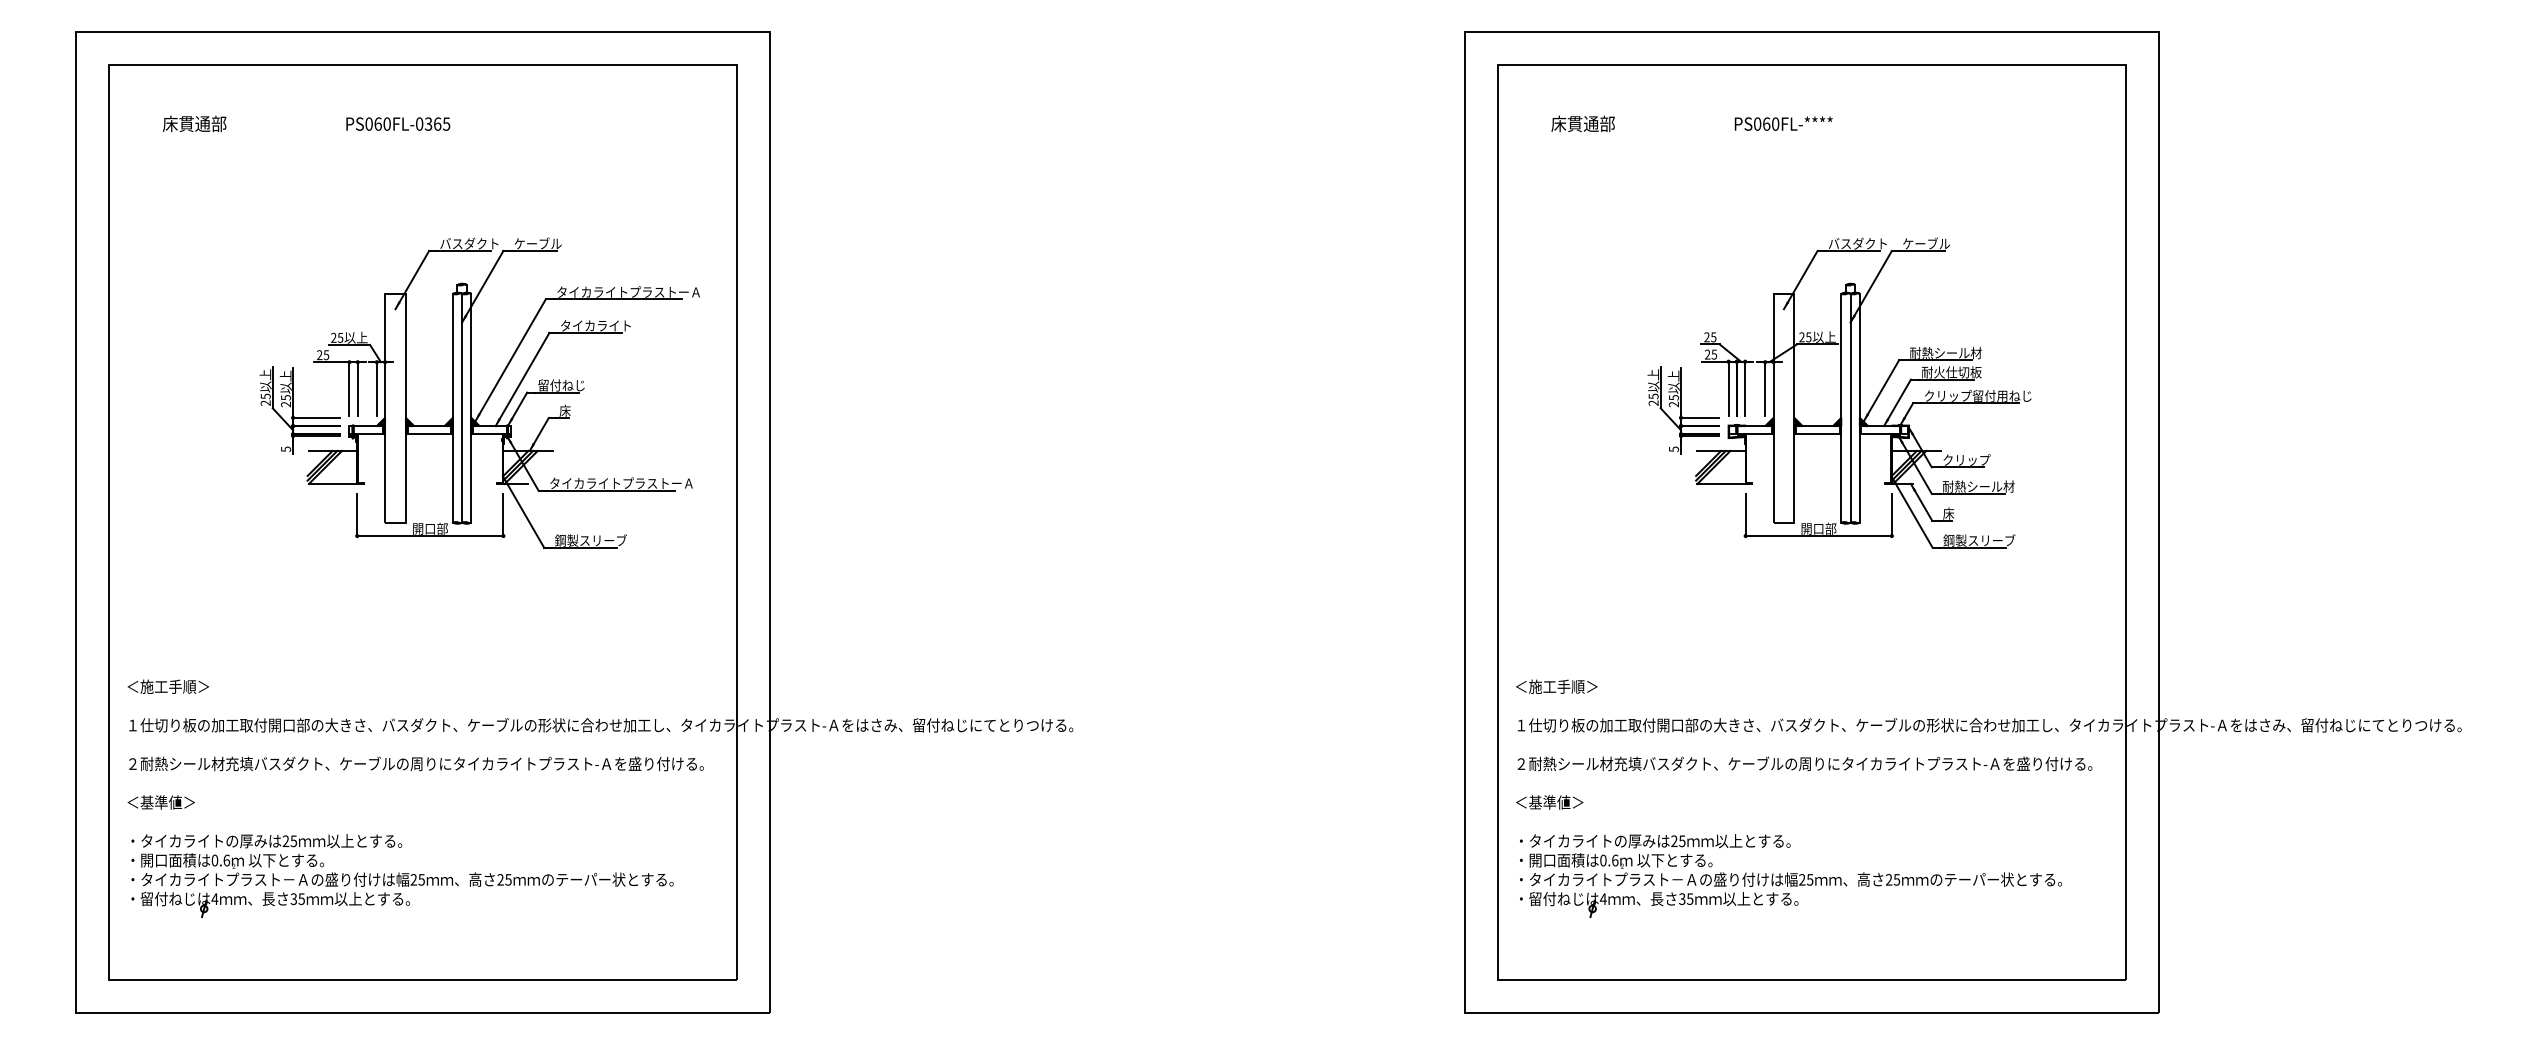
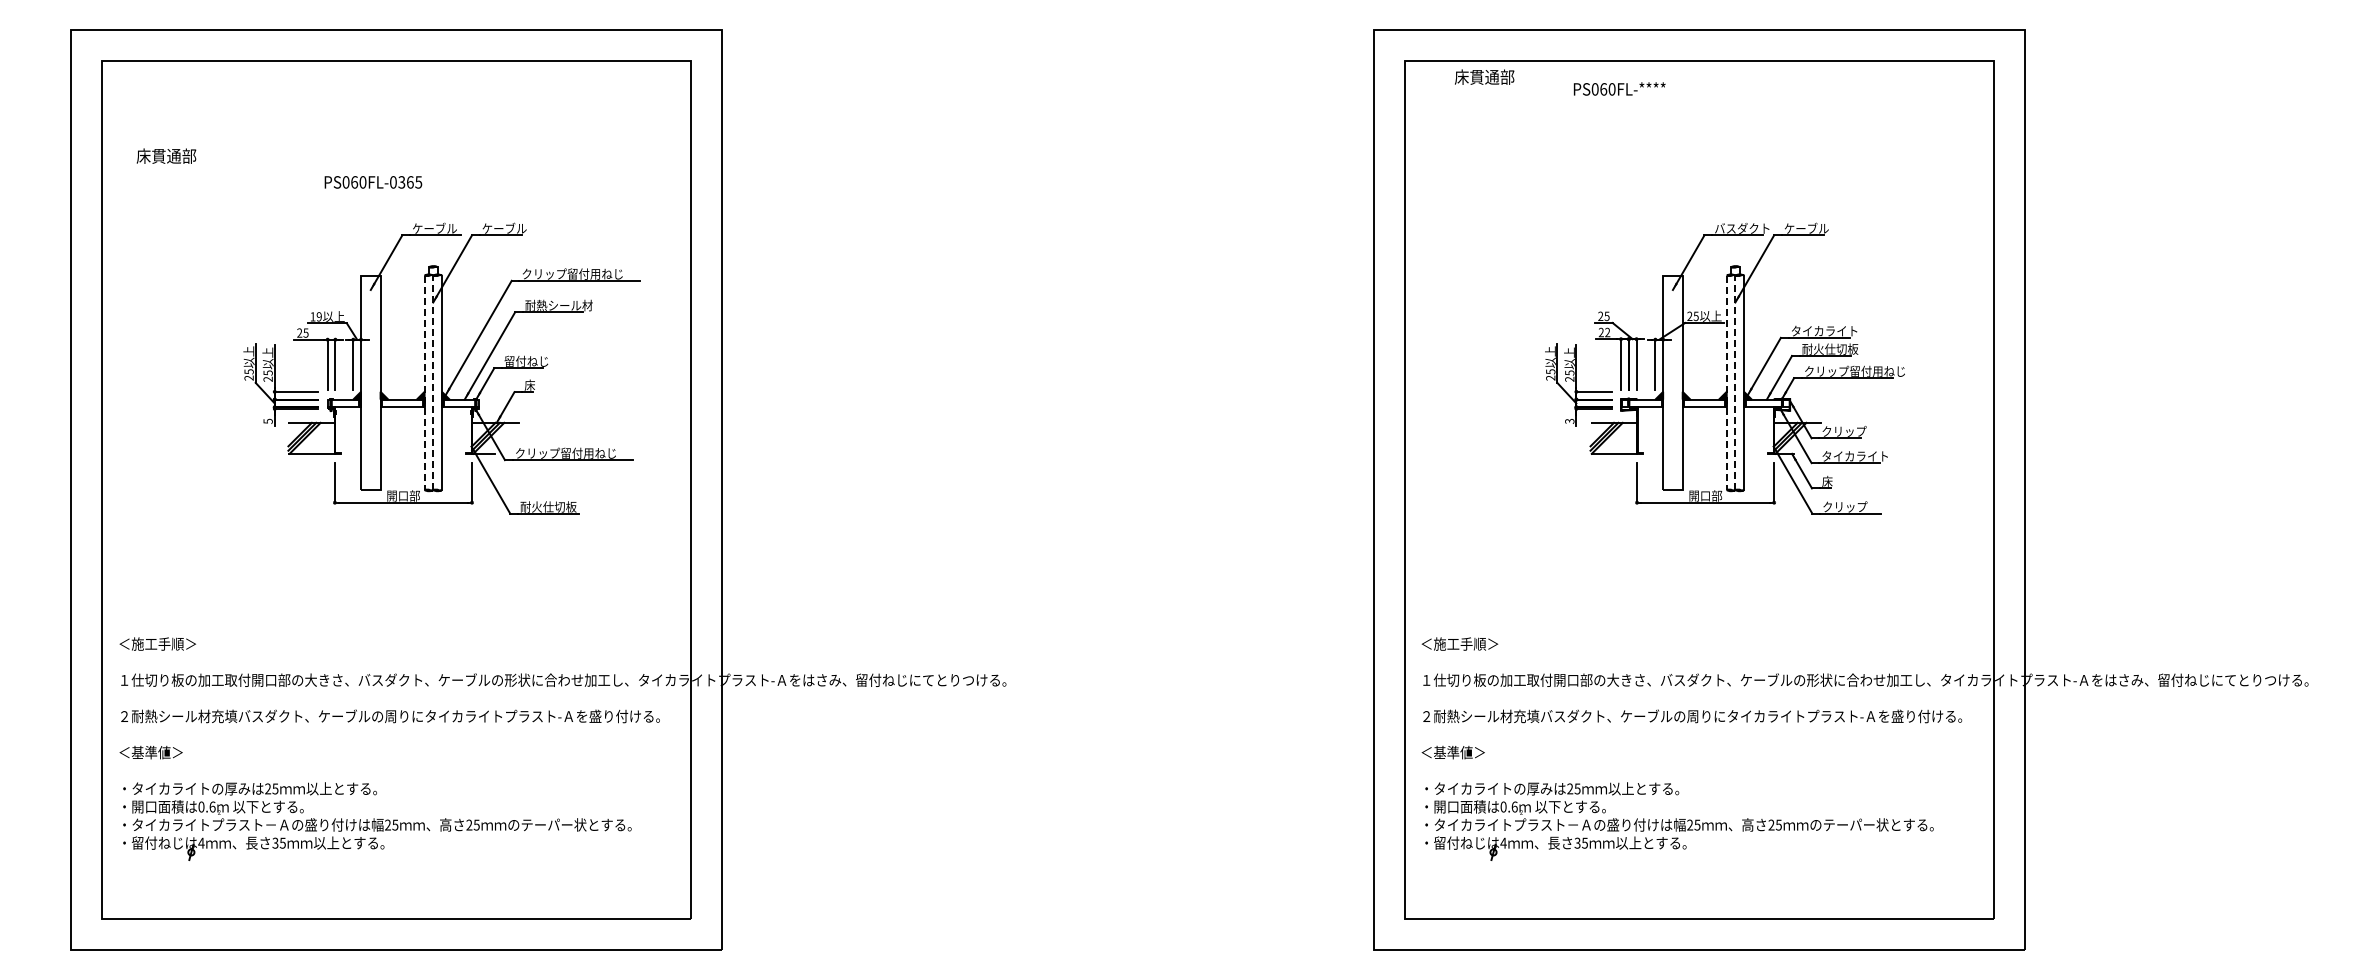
text: (194, 123) -> (166, 155), moved
text: (1583, 123) -> (1484, 76), moved
text: (1783, 123) -> (1619, 88), moved
text: (398, 124) -> (373, 182), moved
text: (469, 243) -> (440, 228), バスダクト -> ケーブル
text: (629, 291) -> (590, 273), タイカライトプラストーＡ -> クリップ留付用ねじ
text: (595, 325) -> (558, 305), タイカライト -> 耐熱シール材
text: (336, 337) -> (315, 316), 25 -> 19
text: (1945, 352) -> (1824, 330), 耐熱シール材 -> タイカライト
text: (1714, 354) -> (1607, 332), 25 -> 22
line: (462, 407) -> (433, 382), solid -> dashed
line: (1850, 407) -> (1735, 382), solid -> dashed
line: (452, 408) -> (424, 383), solid -> dashed
line: (1841, 408) -> (1726, 383), solid -> dashed
text: (1673, 449) -> (1569, 421), 5 -> 3
text: (622, 482) -> (583, 452), タイカライトプラストーＡ -> クリップ留付用ねじ
text: (1978, 486) -> (1855, 456), 耐熱シール材 -> タイカライト
text: (590, 540) -> (553, 506), 鋼製スリーブ -> 耐火仕切板
text: (1978, 540) -> (1855, 506), 鋼製スリーブ -> クリップ

